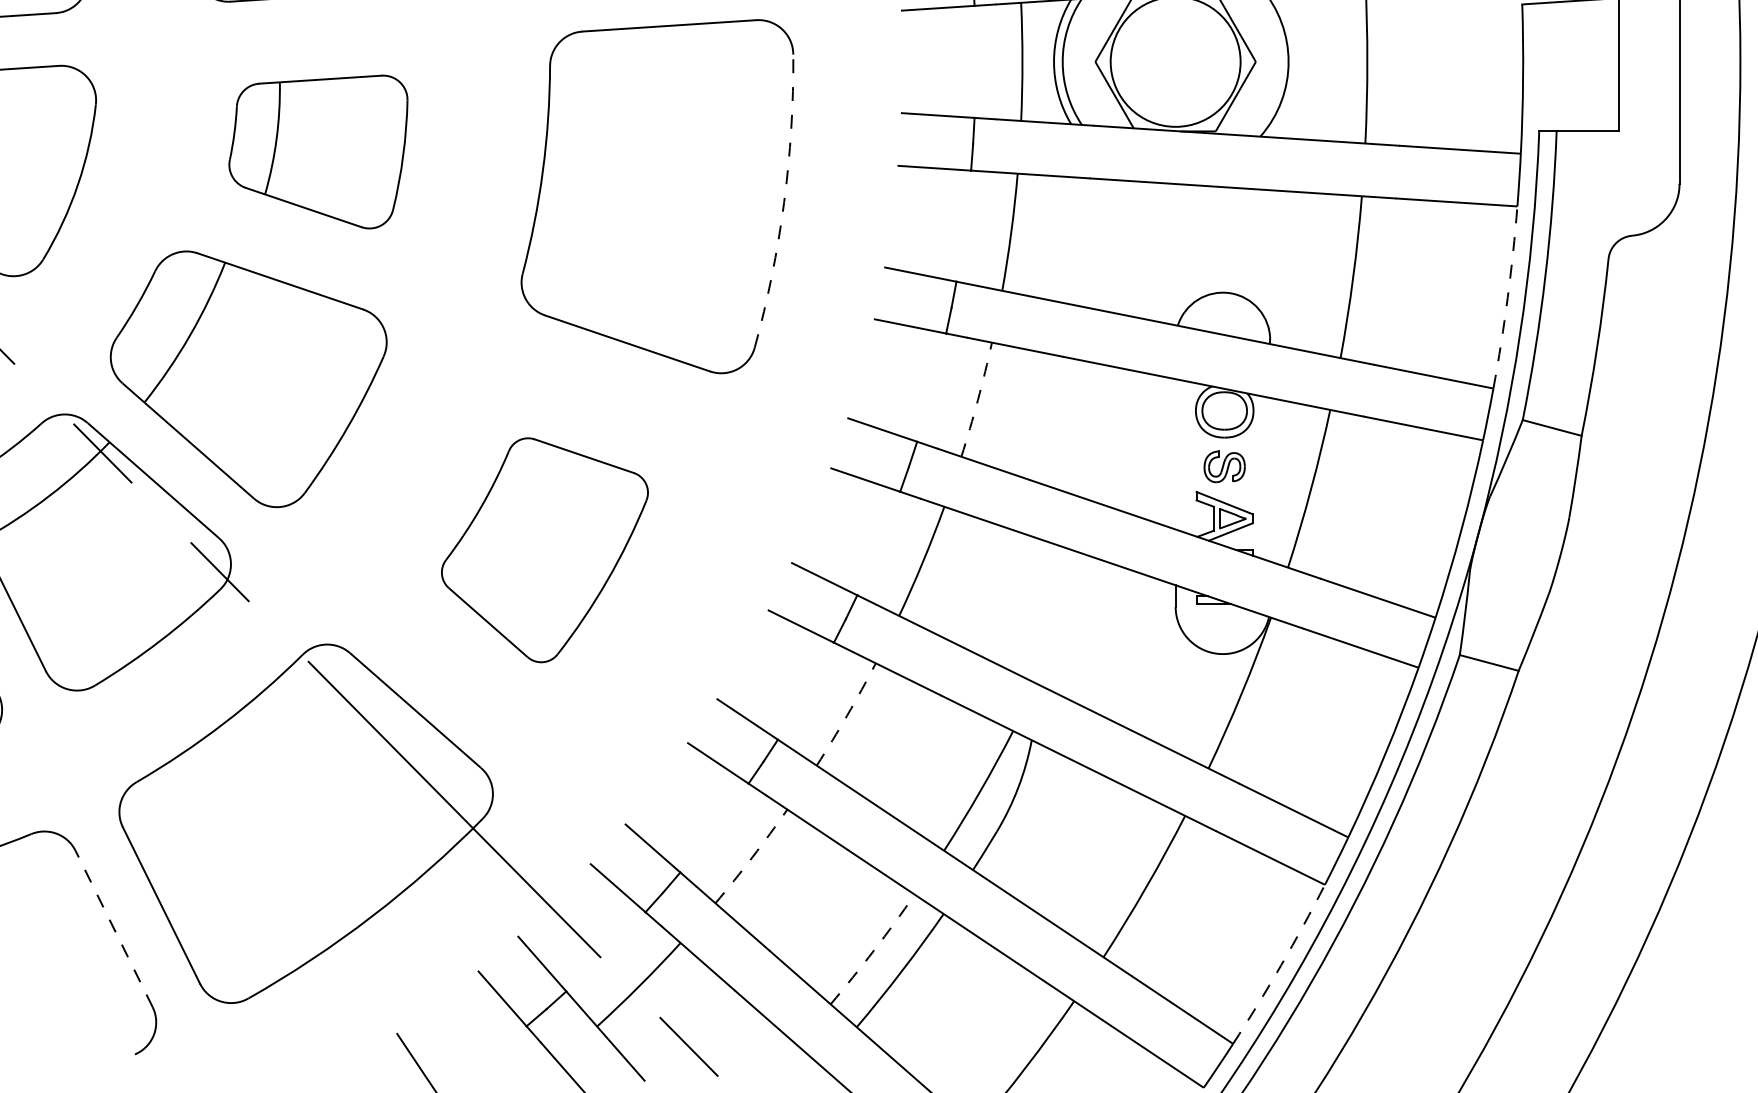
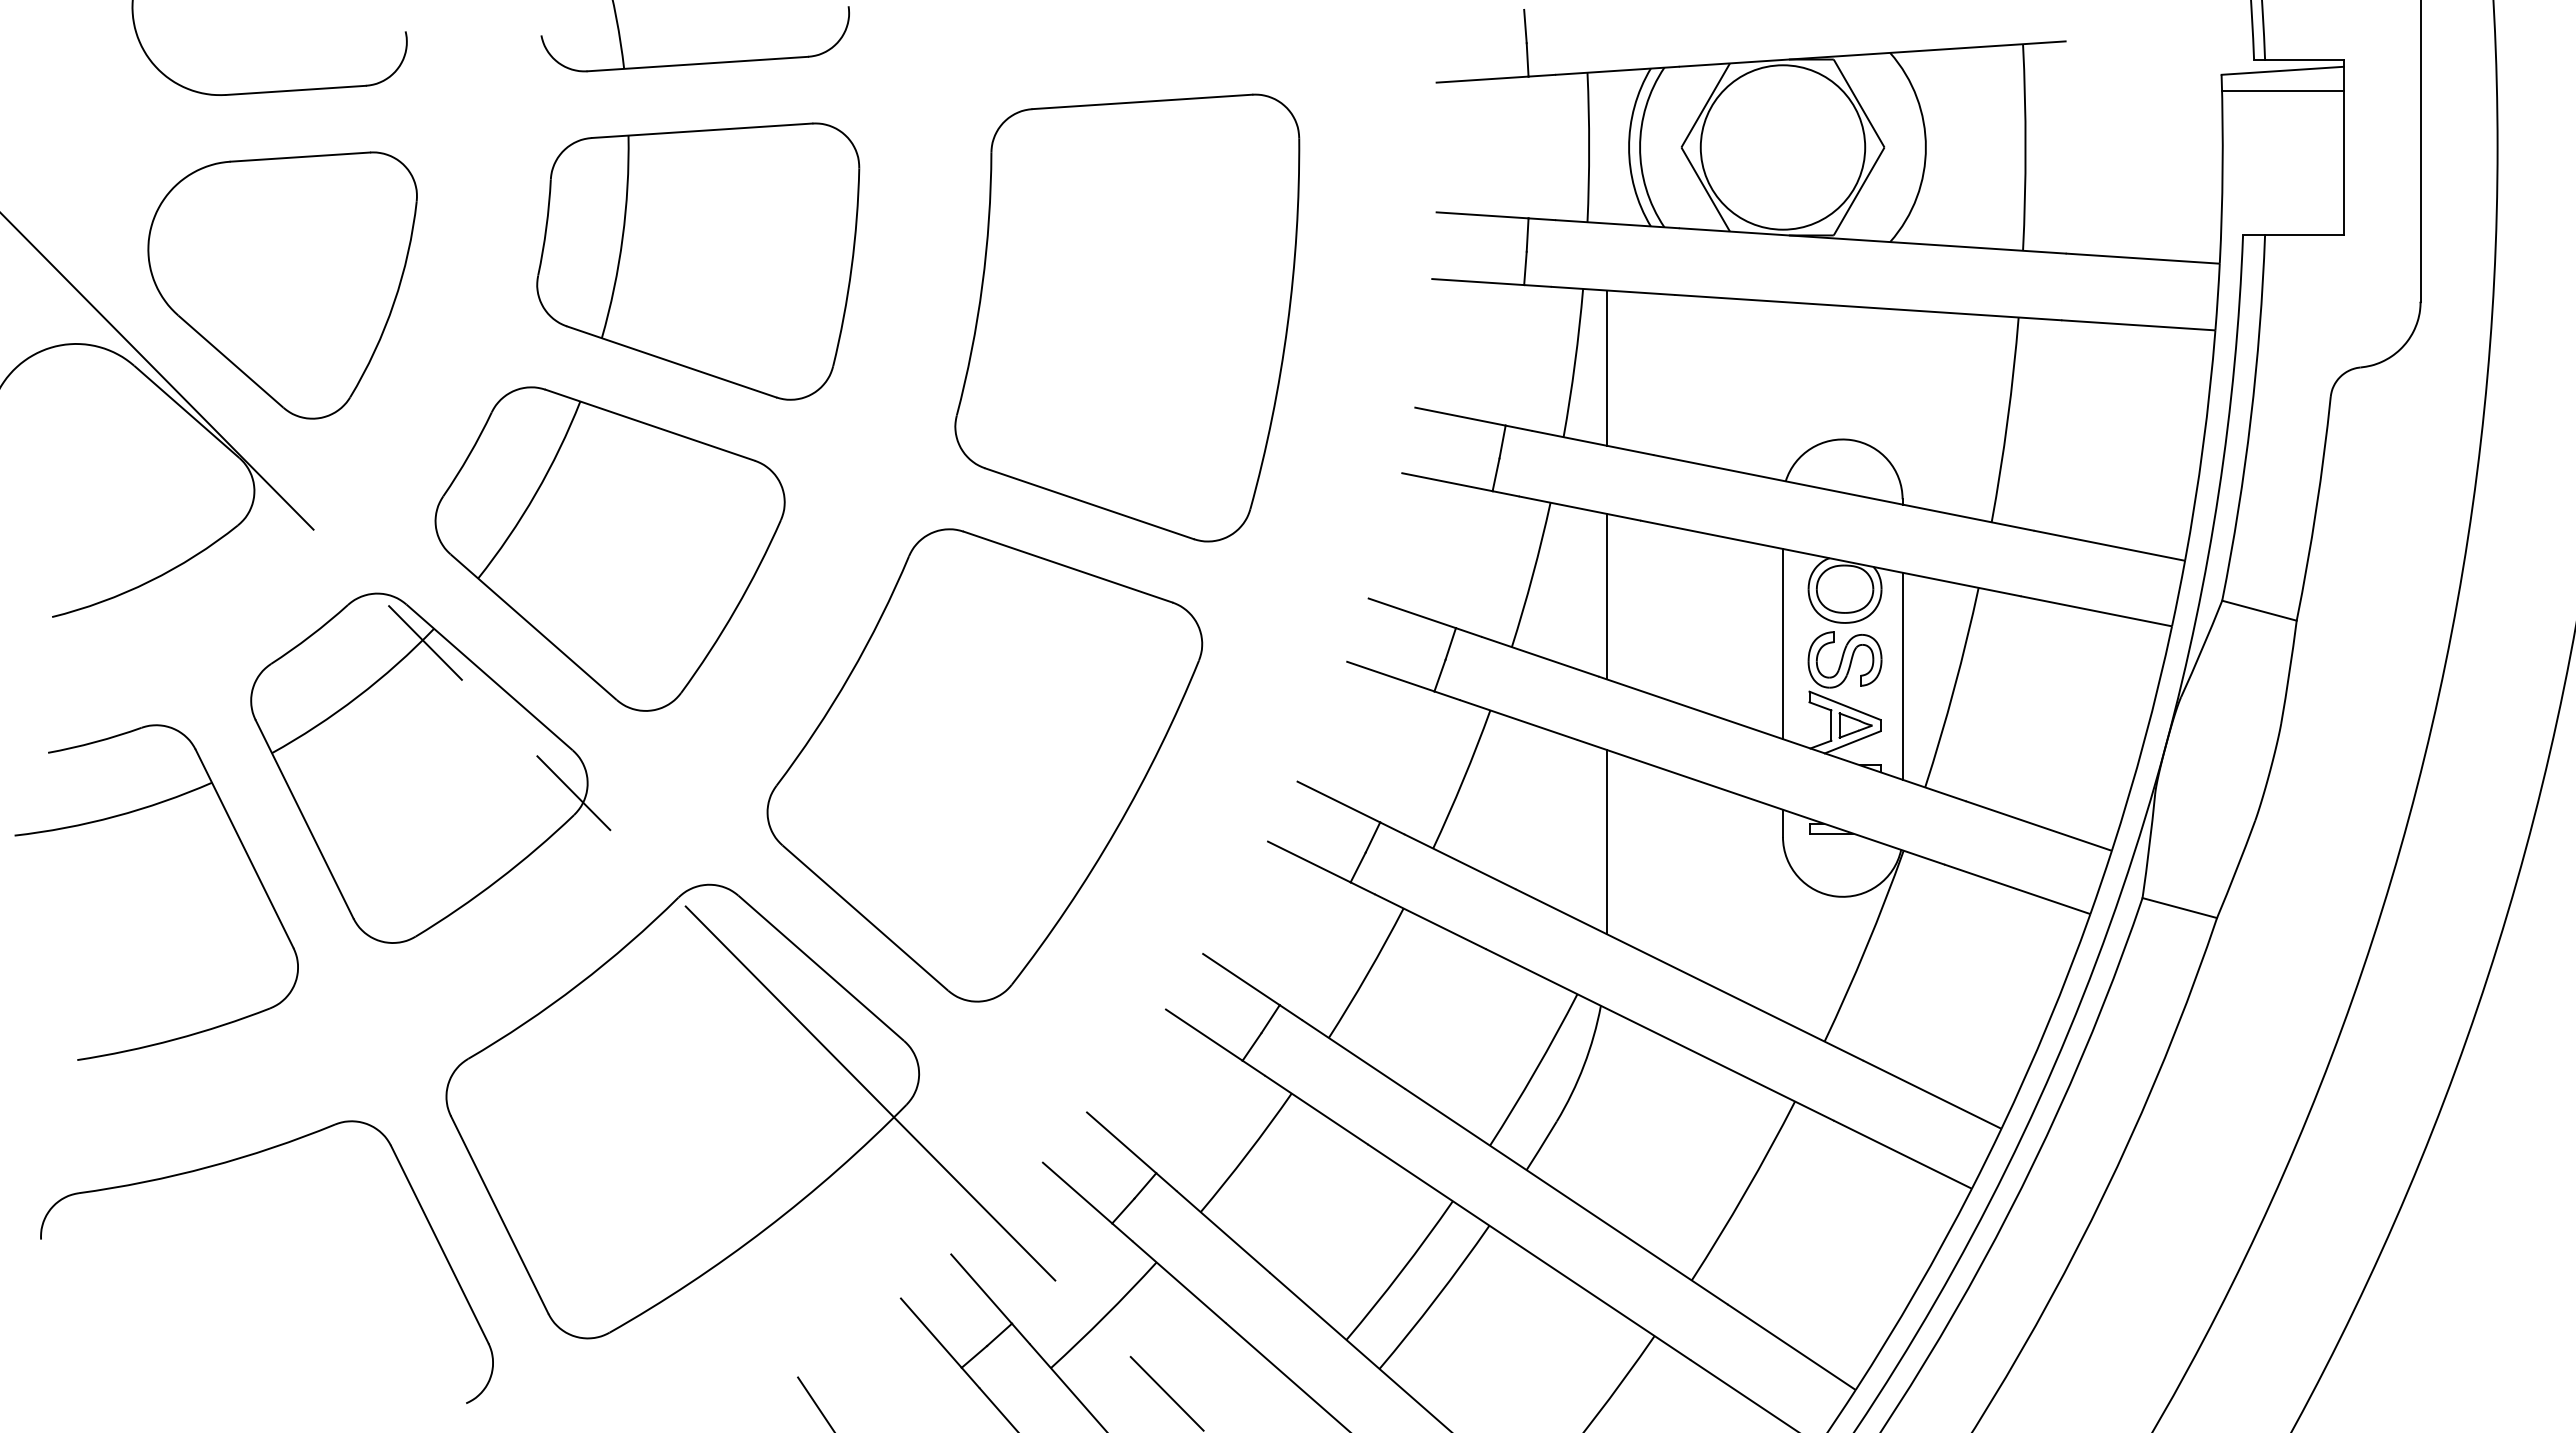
line: (1570, 17) -> (2282, 91), added
part: (318, 151) -> (698, 261), size x1.43
arc: (784, 202) -> (1287, 325), dashed -> solid
line: (1036, 235) -> (1607, 367), added
arc: (1507, 297) -> (2203, 445), dashed -> solid
arc: (977, 400) -> (1532, 575), dashed -> solid
line: (1036, 416) -> (1607, 596), added
line: (1175, 453) -> (1782, 643), added
part: (1224, 466) -> (1844, 659), size x1.43
line: (1270, 479) -> (1902, 675), added
part: (544, 550) -> (984, 765), size x1.67
line: (1036, 611) -> (1607, 842), added
arc: (847, 715) -> (1367, 974), dashed -> solid
arc: (752, 856) -> (1247, 1153), dashed -> solid
line: (113, 928) -> (439, 1244), dashed -> solid
arc: (874, 950) -> (1401, 1271), dashed -> solid
arc: (1281, 965) -> (1916, 1290), dashed -> solid

